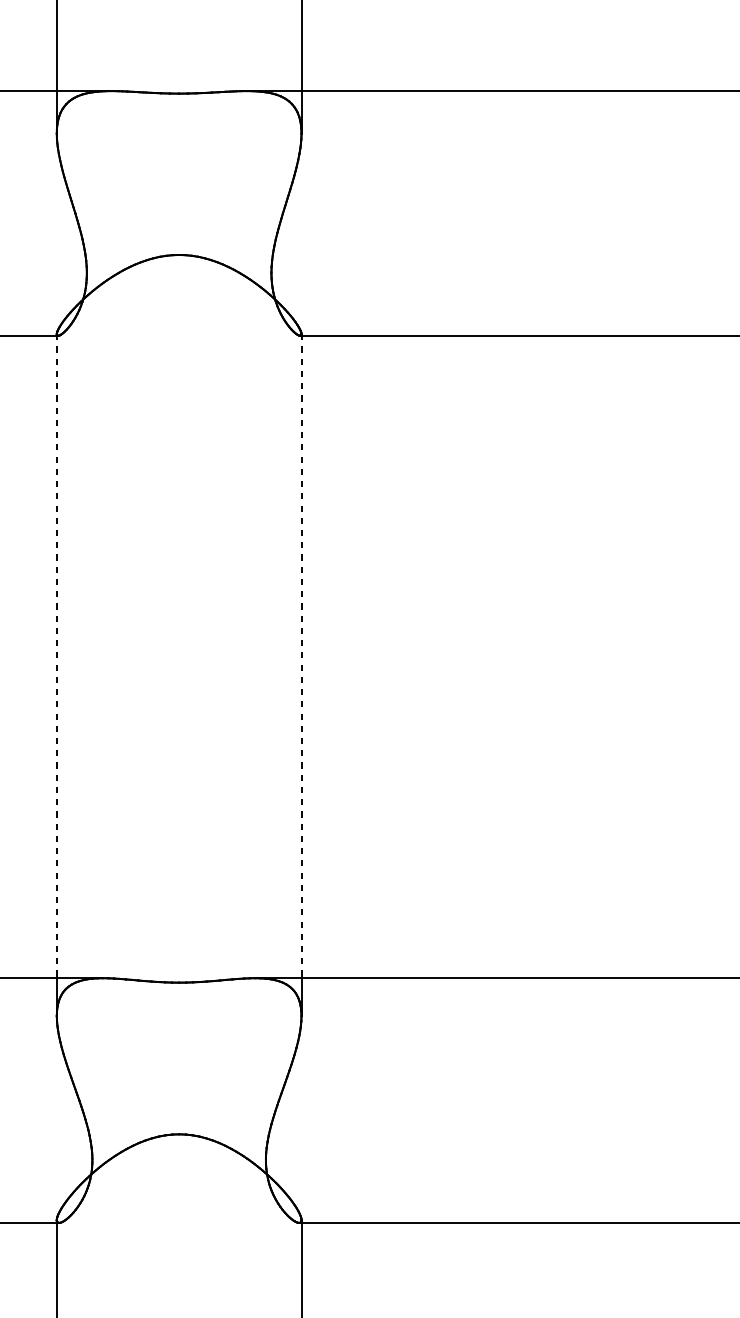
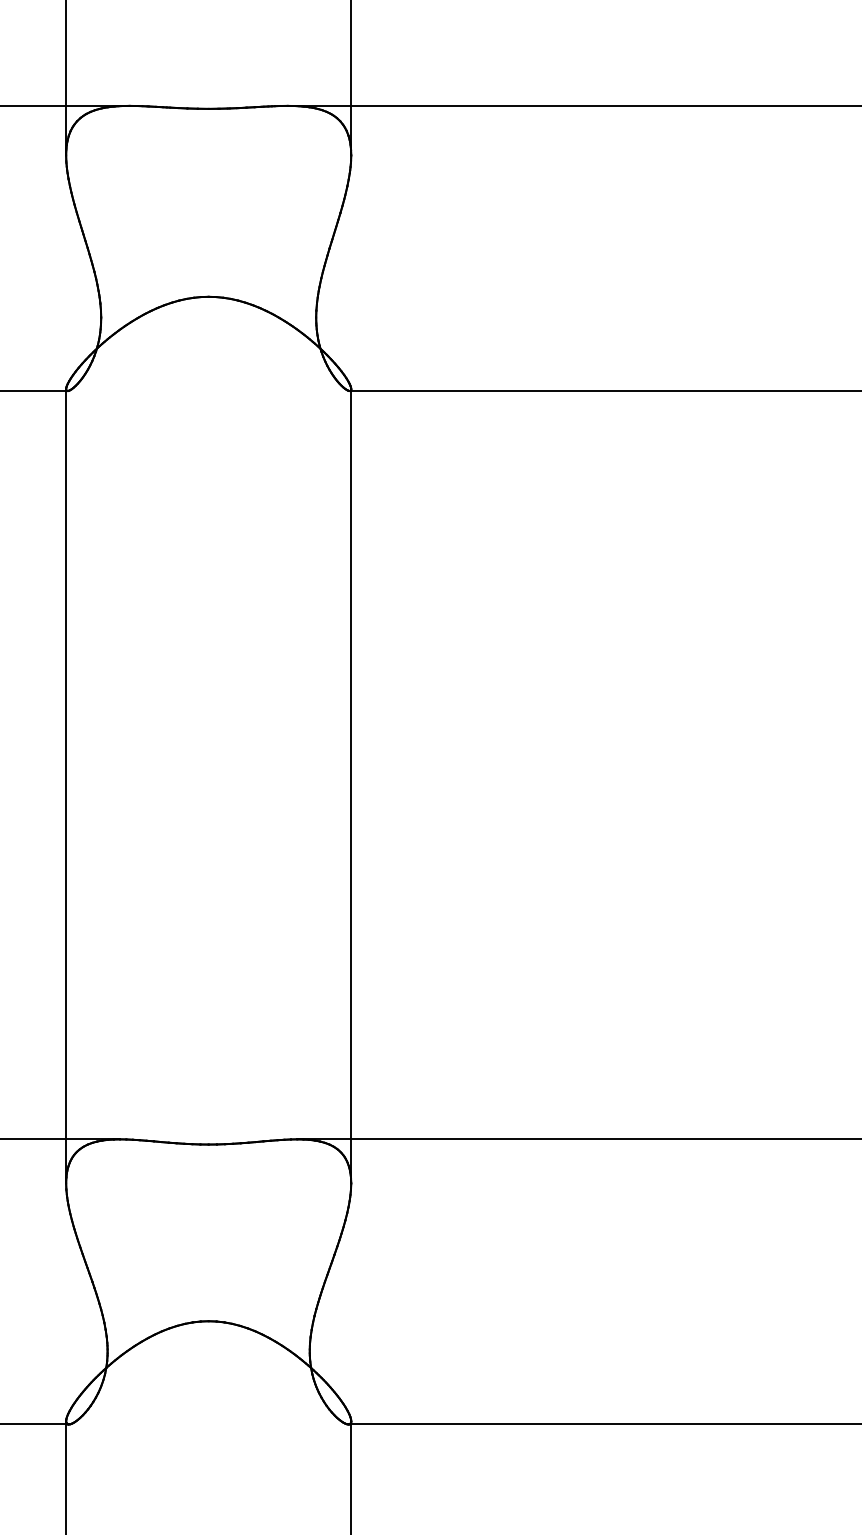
line: (57, 656) -> (66, 764), dashed -> solid
line: (301, 656) -> (351, 764), dashed -> solid

